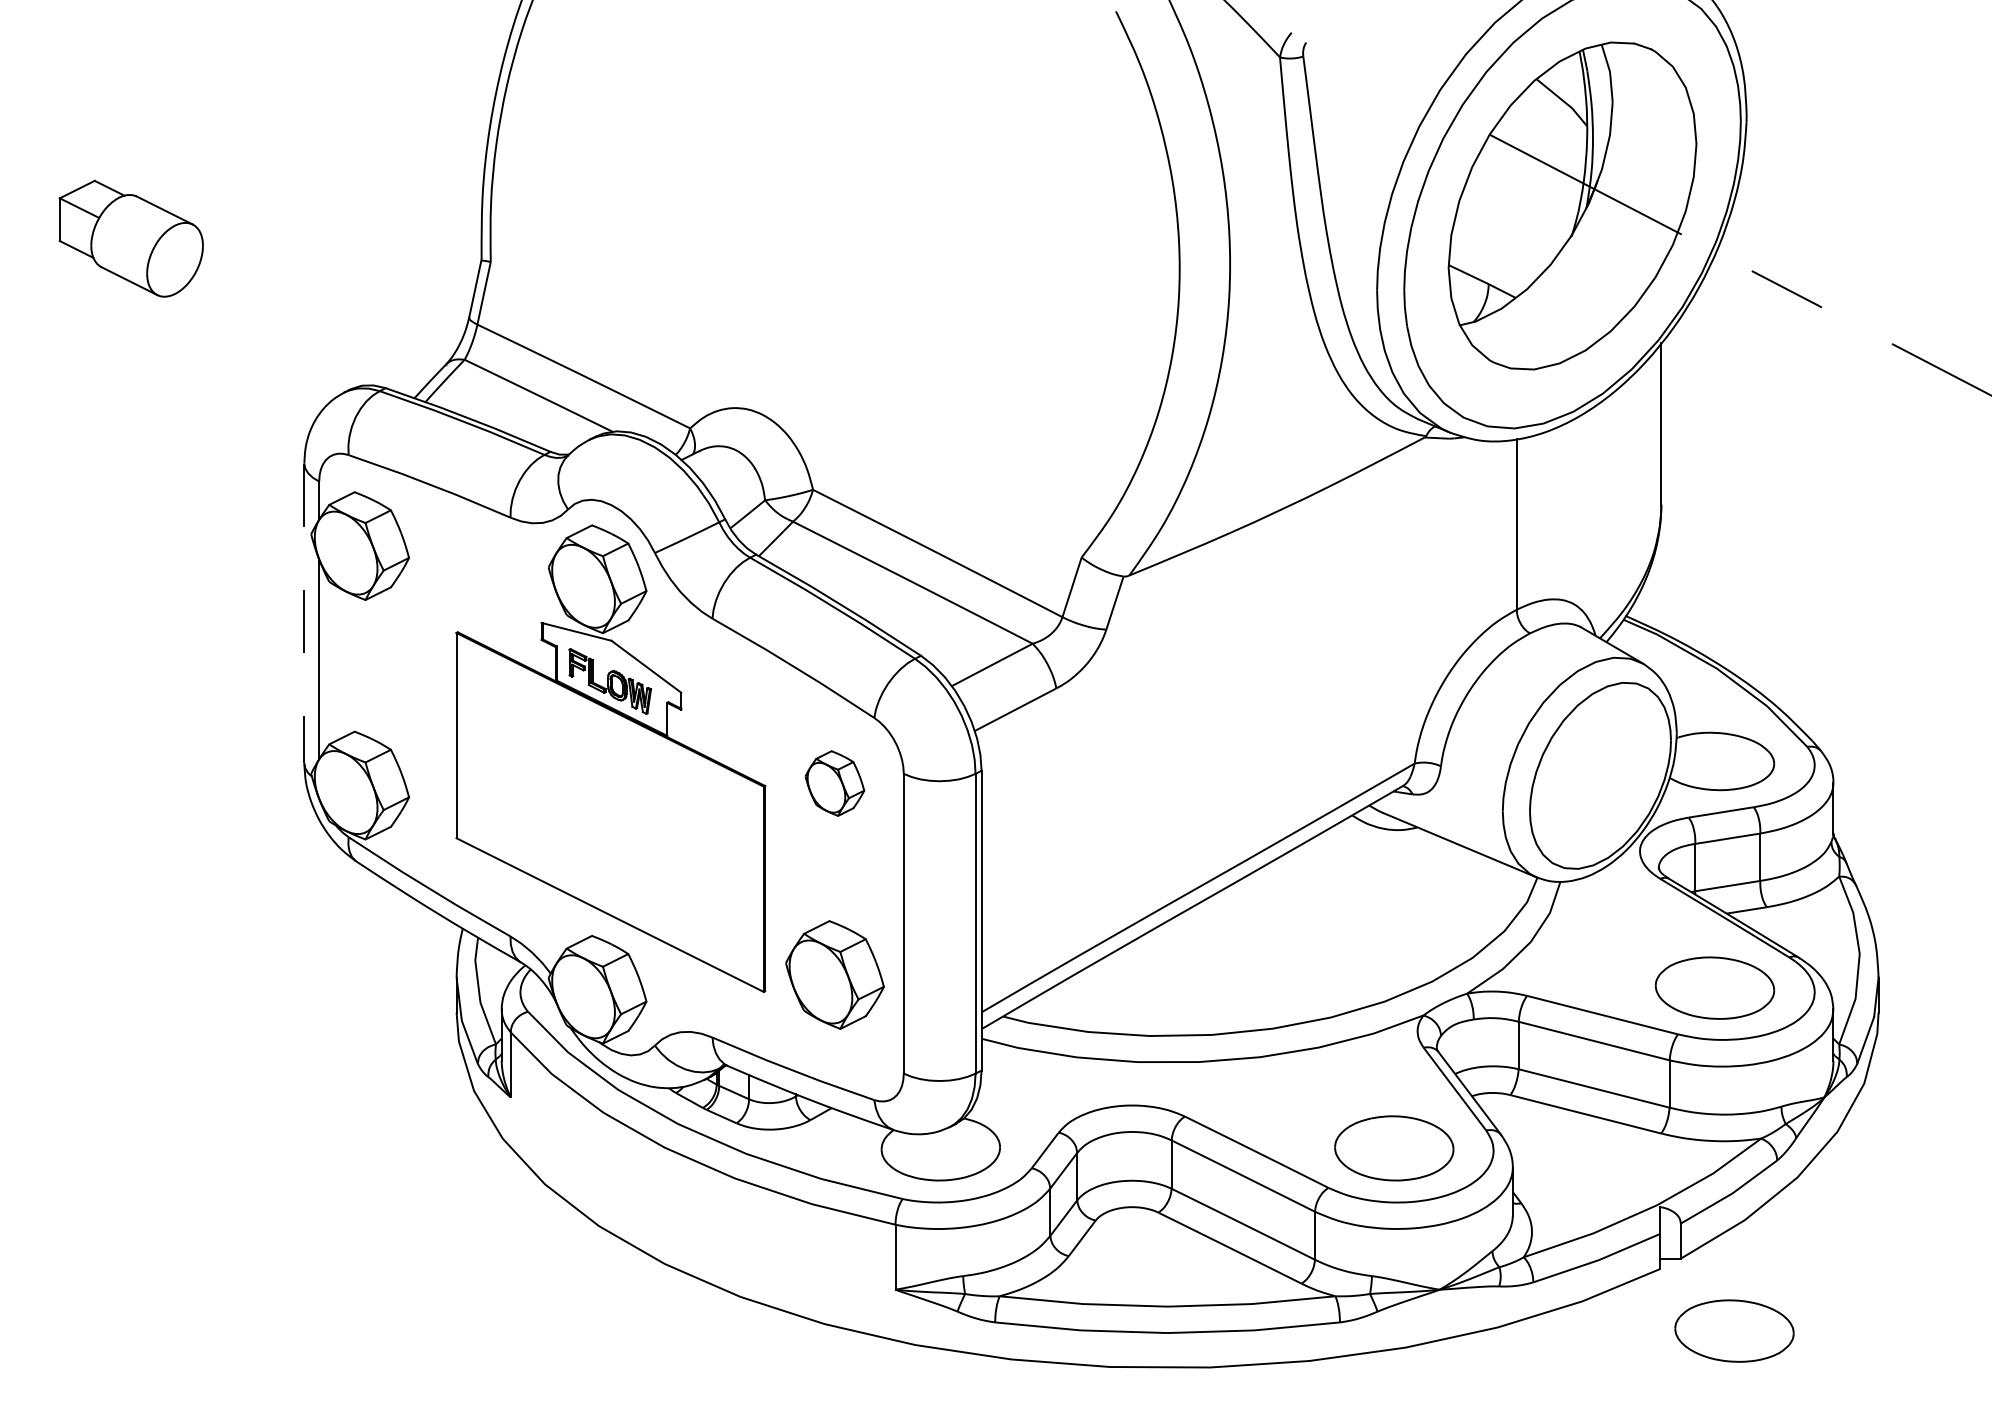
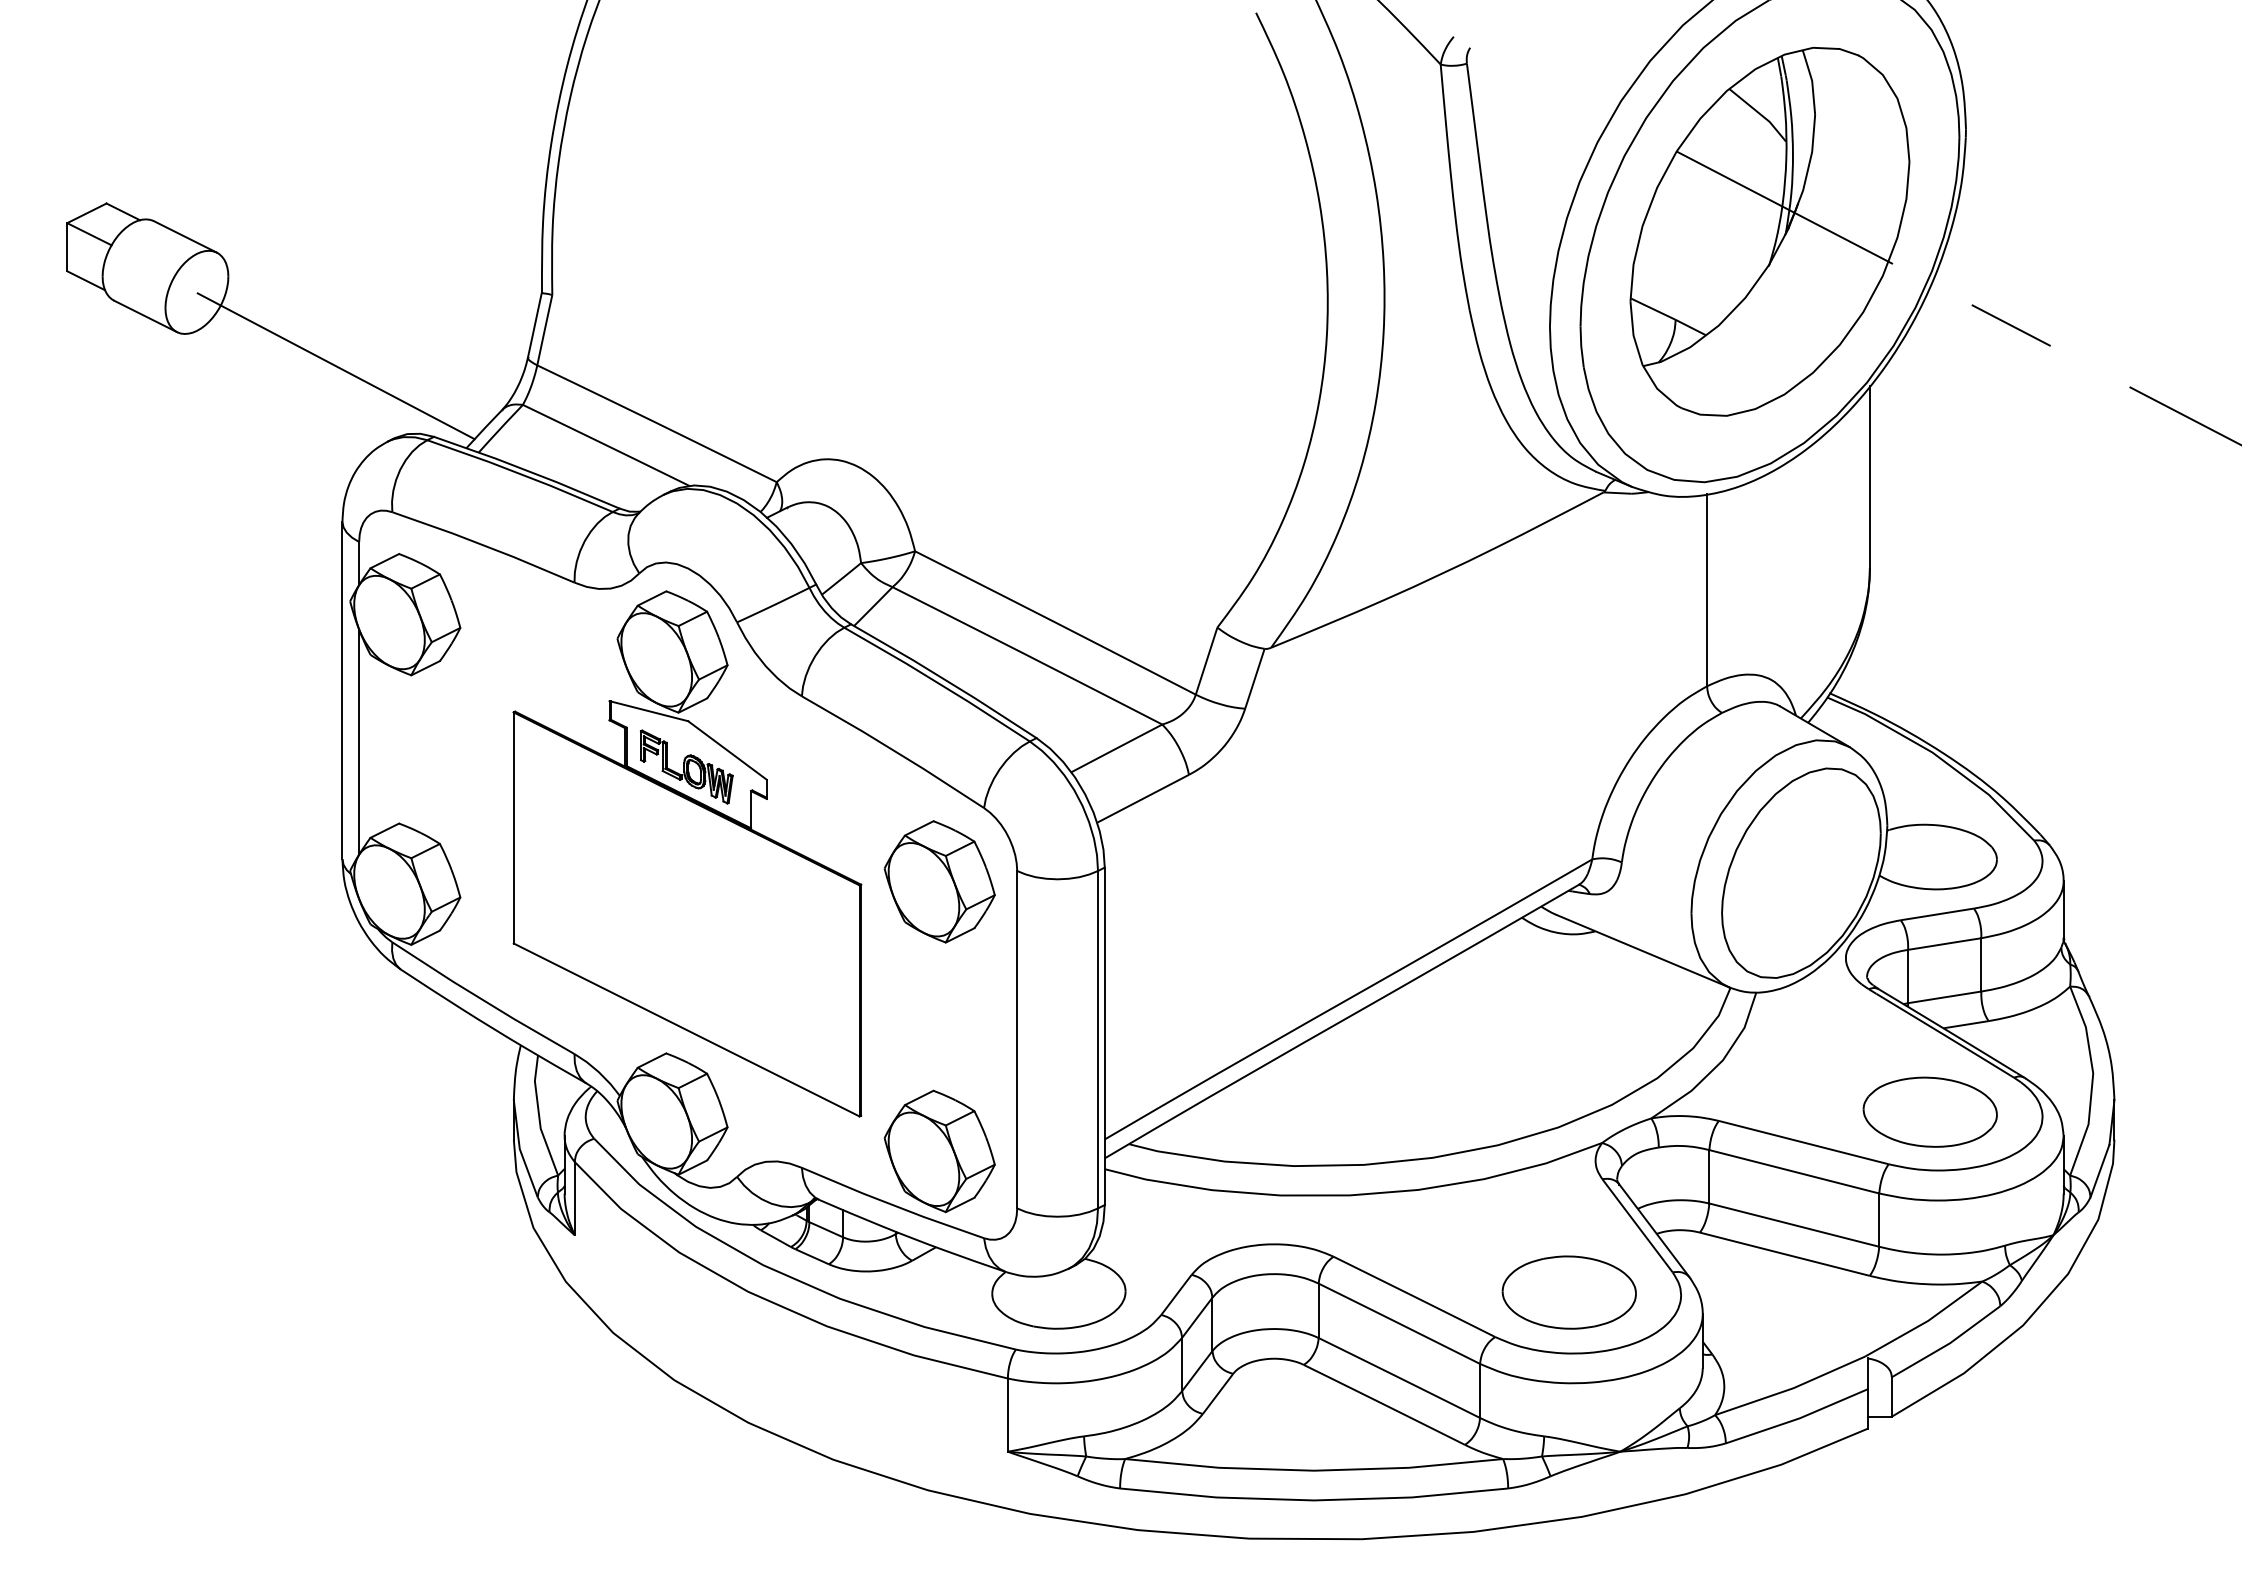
line: (298, 325) -> (335, 366), added
line: (304, 613) -> (342, 690), dashed -> solid
part: (834, 783) -> (939, 881), size x1.67
part: (834, 975) -> (939, 1151), moved
part: (1733, 1330) -> (1951, 1497), removed

